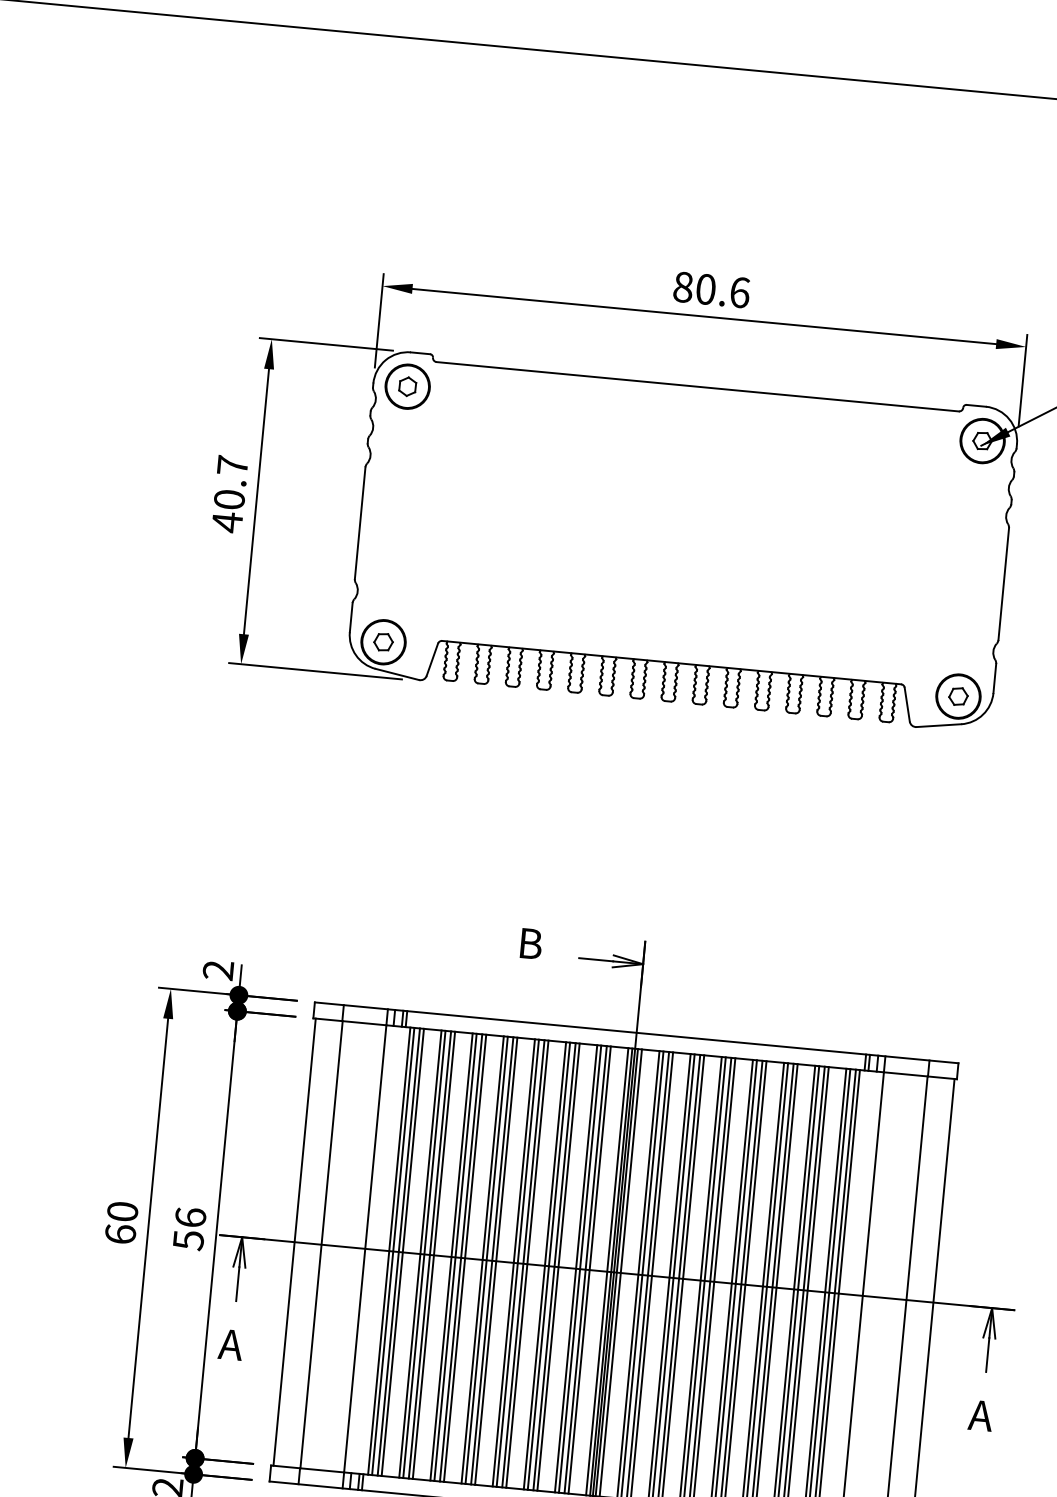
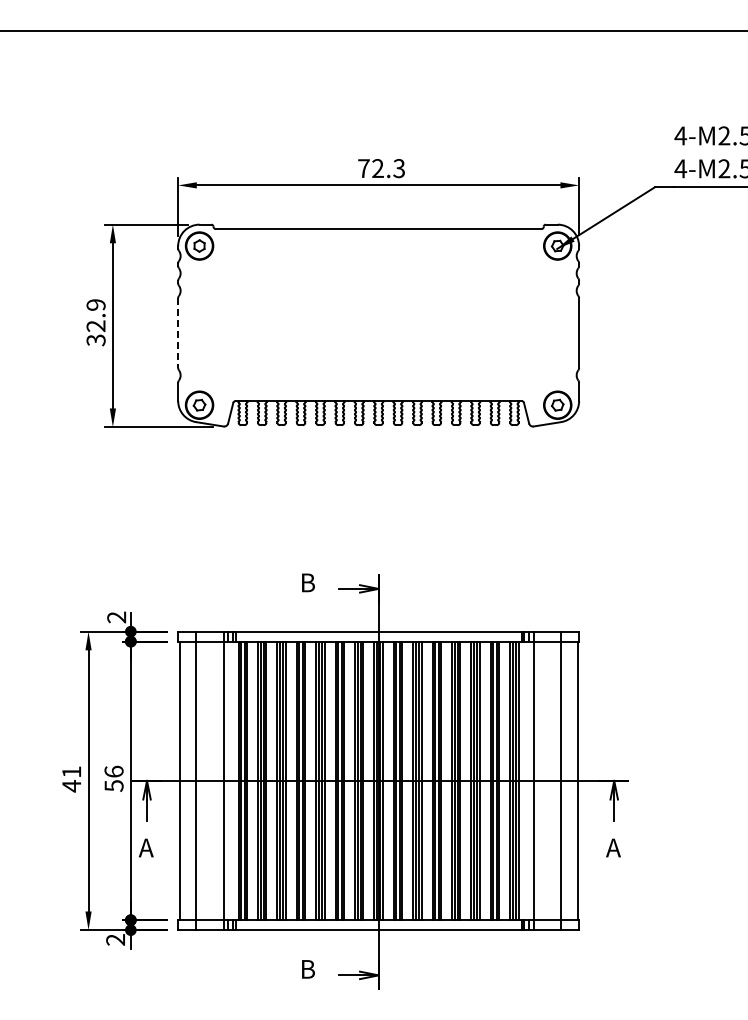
text: (711, 289) -> (381, 168), 80.6 -> 72.3
text: (229, 493) -> (95, 322), 40.7 -> 32.9
line: (360, 523) -> (178, 333), solid -> dashed
text: (121, 1223) -> (71, 779), 60 -> 41

